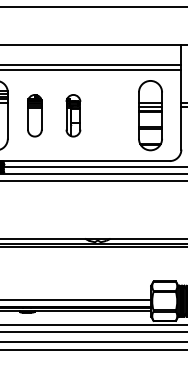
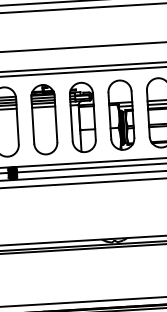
part: (34, 115) -> (44, 119), size x1.67
part: (73, 115) -> (82, 117), size x1.67
part: (111, 115) -> (120, 115), added

